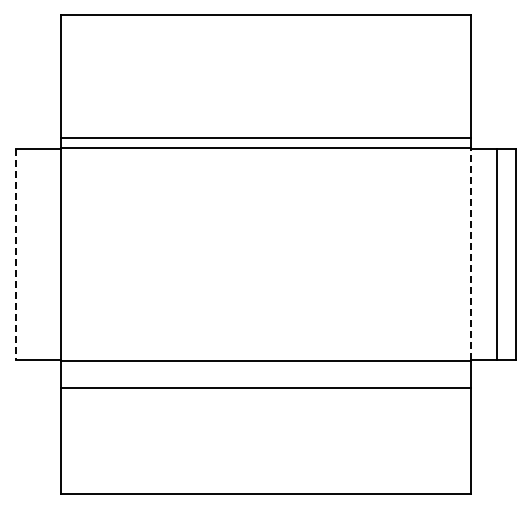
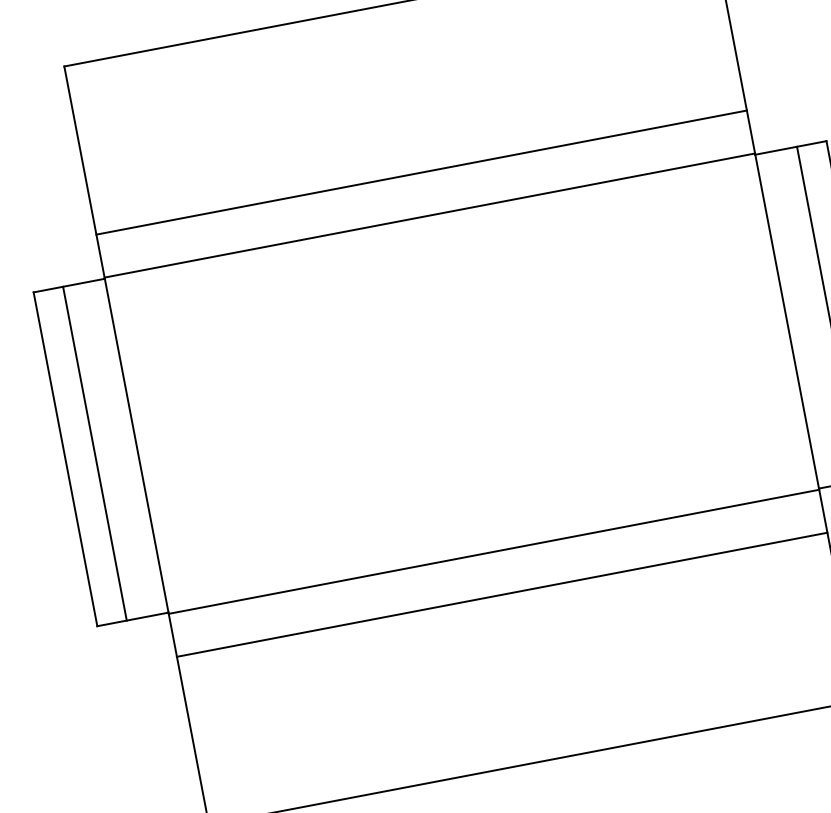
line: (265, 138) -> (420, 172), moved
line: (15, 254) -> (64, 459), dashed -> solid
line: (34, 254) -> (94, 453), added
line: (471, 254) -> (787, 321), dashed -> solid

